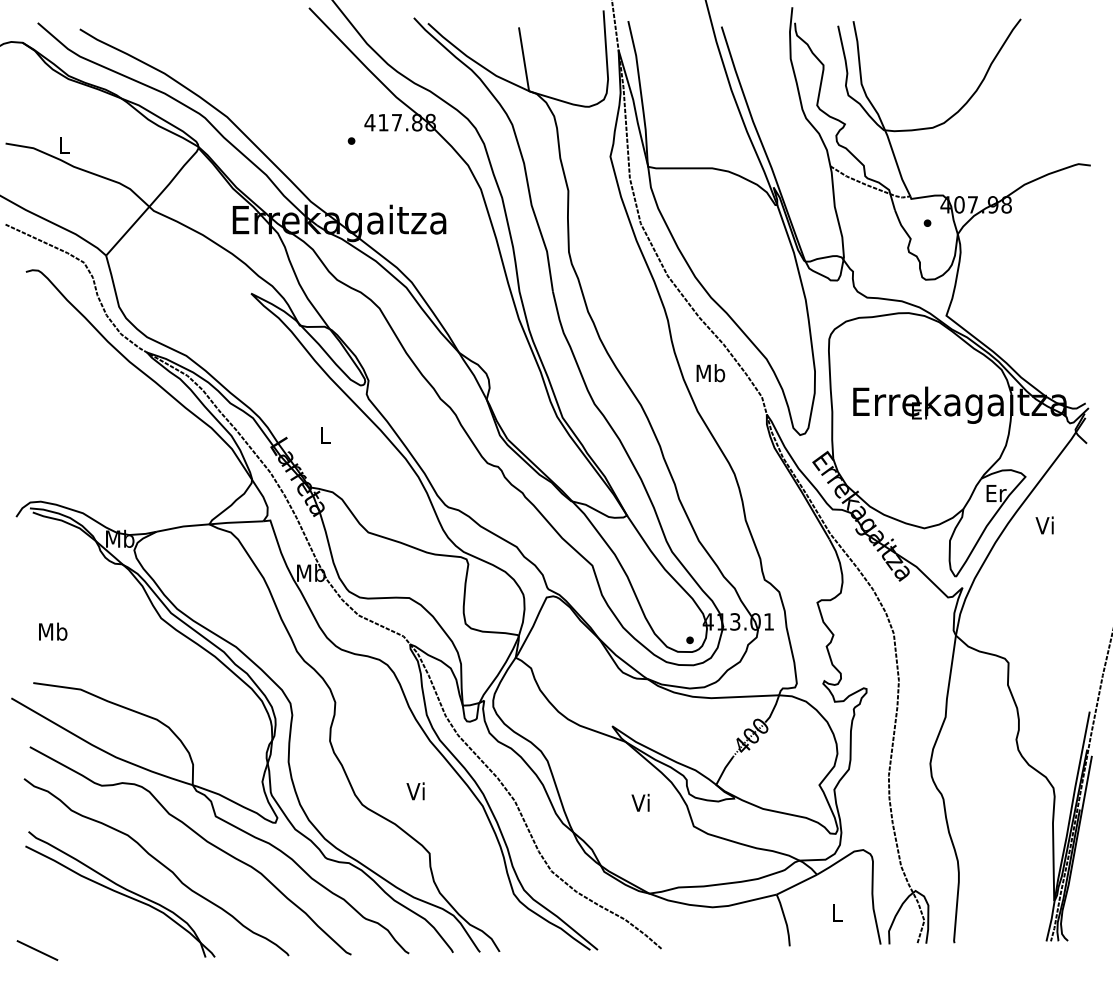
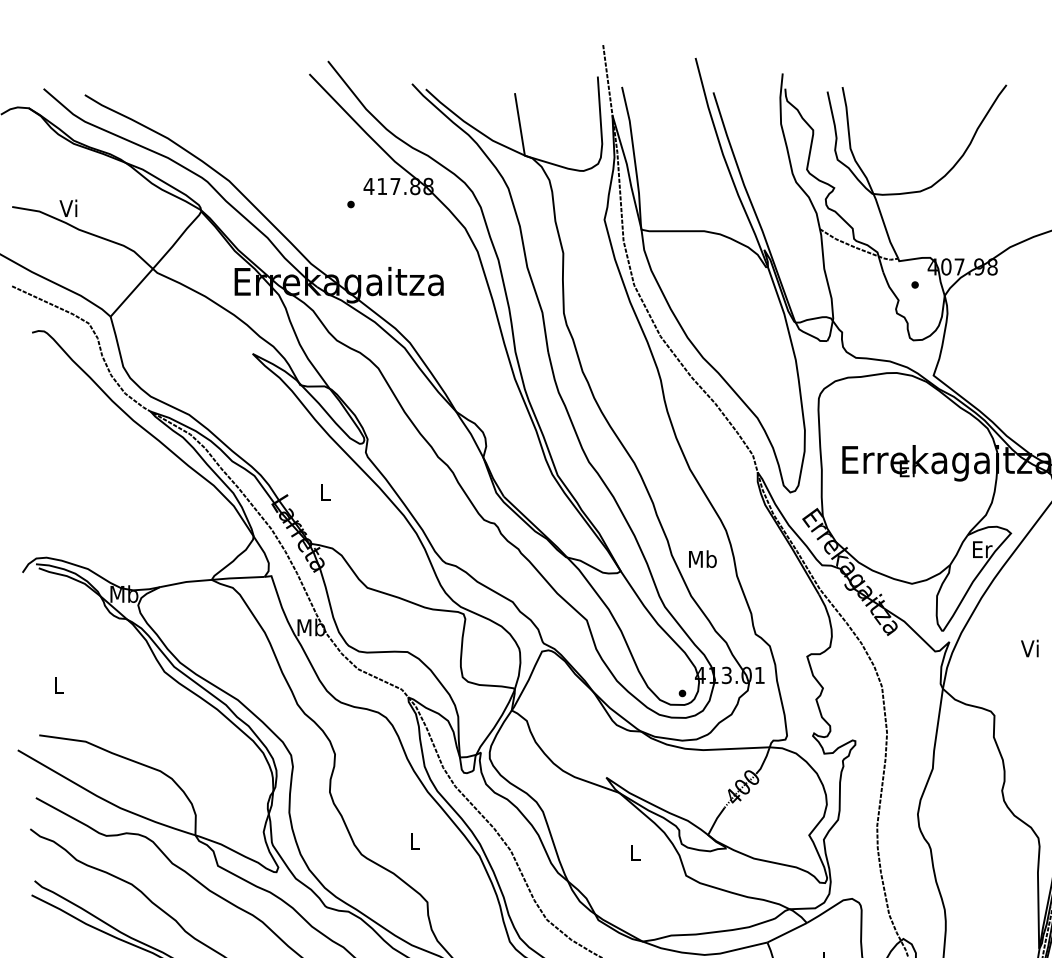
text: (62, 144) -> (67, 207), L -> Vi
text: (710, 373) -> (702, 559), moved
text: (1044, 525) -> (1029, 648), moved
text: (53, 631) -> (59, 684), Mb -> L
text: (415, 791) -> (413, 841), Vi -> L
text: (640, 802) -> (633, 852), Vi -> L

